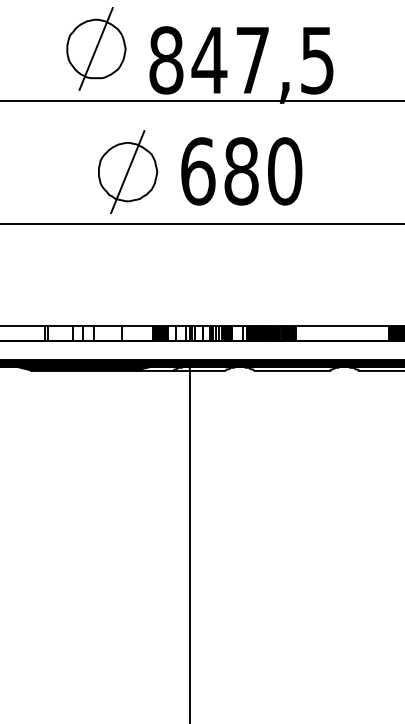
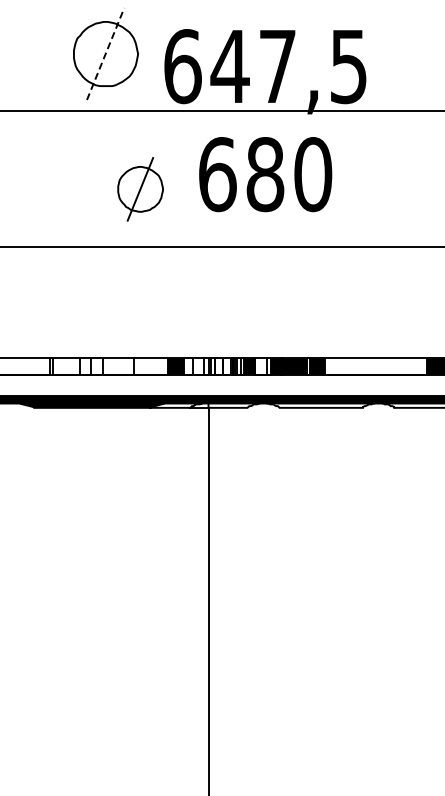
line: (96, 49) -> (105, 54), solid -> dashed
text: (166, 60) -> (182, 66), 847,5 -> 647,5
text: (241, 171) -> (265, 174), moved
part: (127, 172) -> (140, 189), size x0.7

